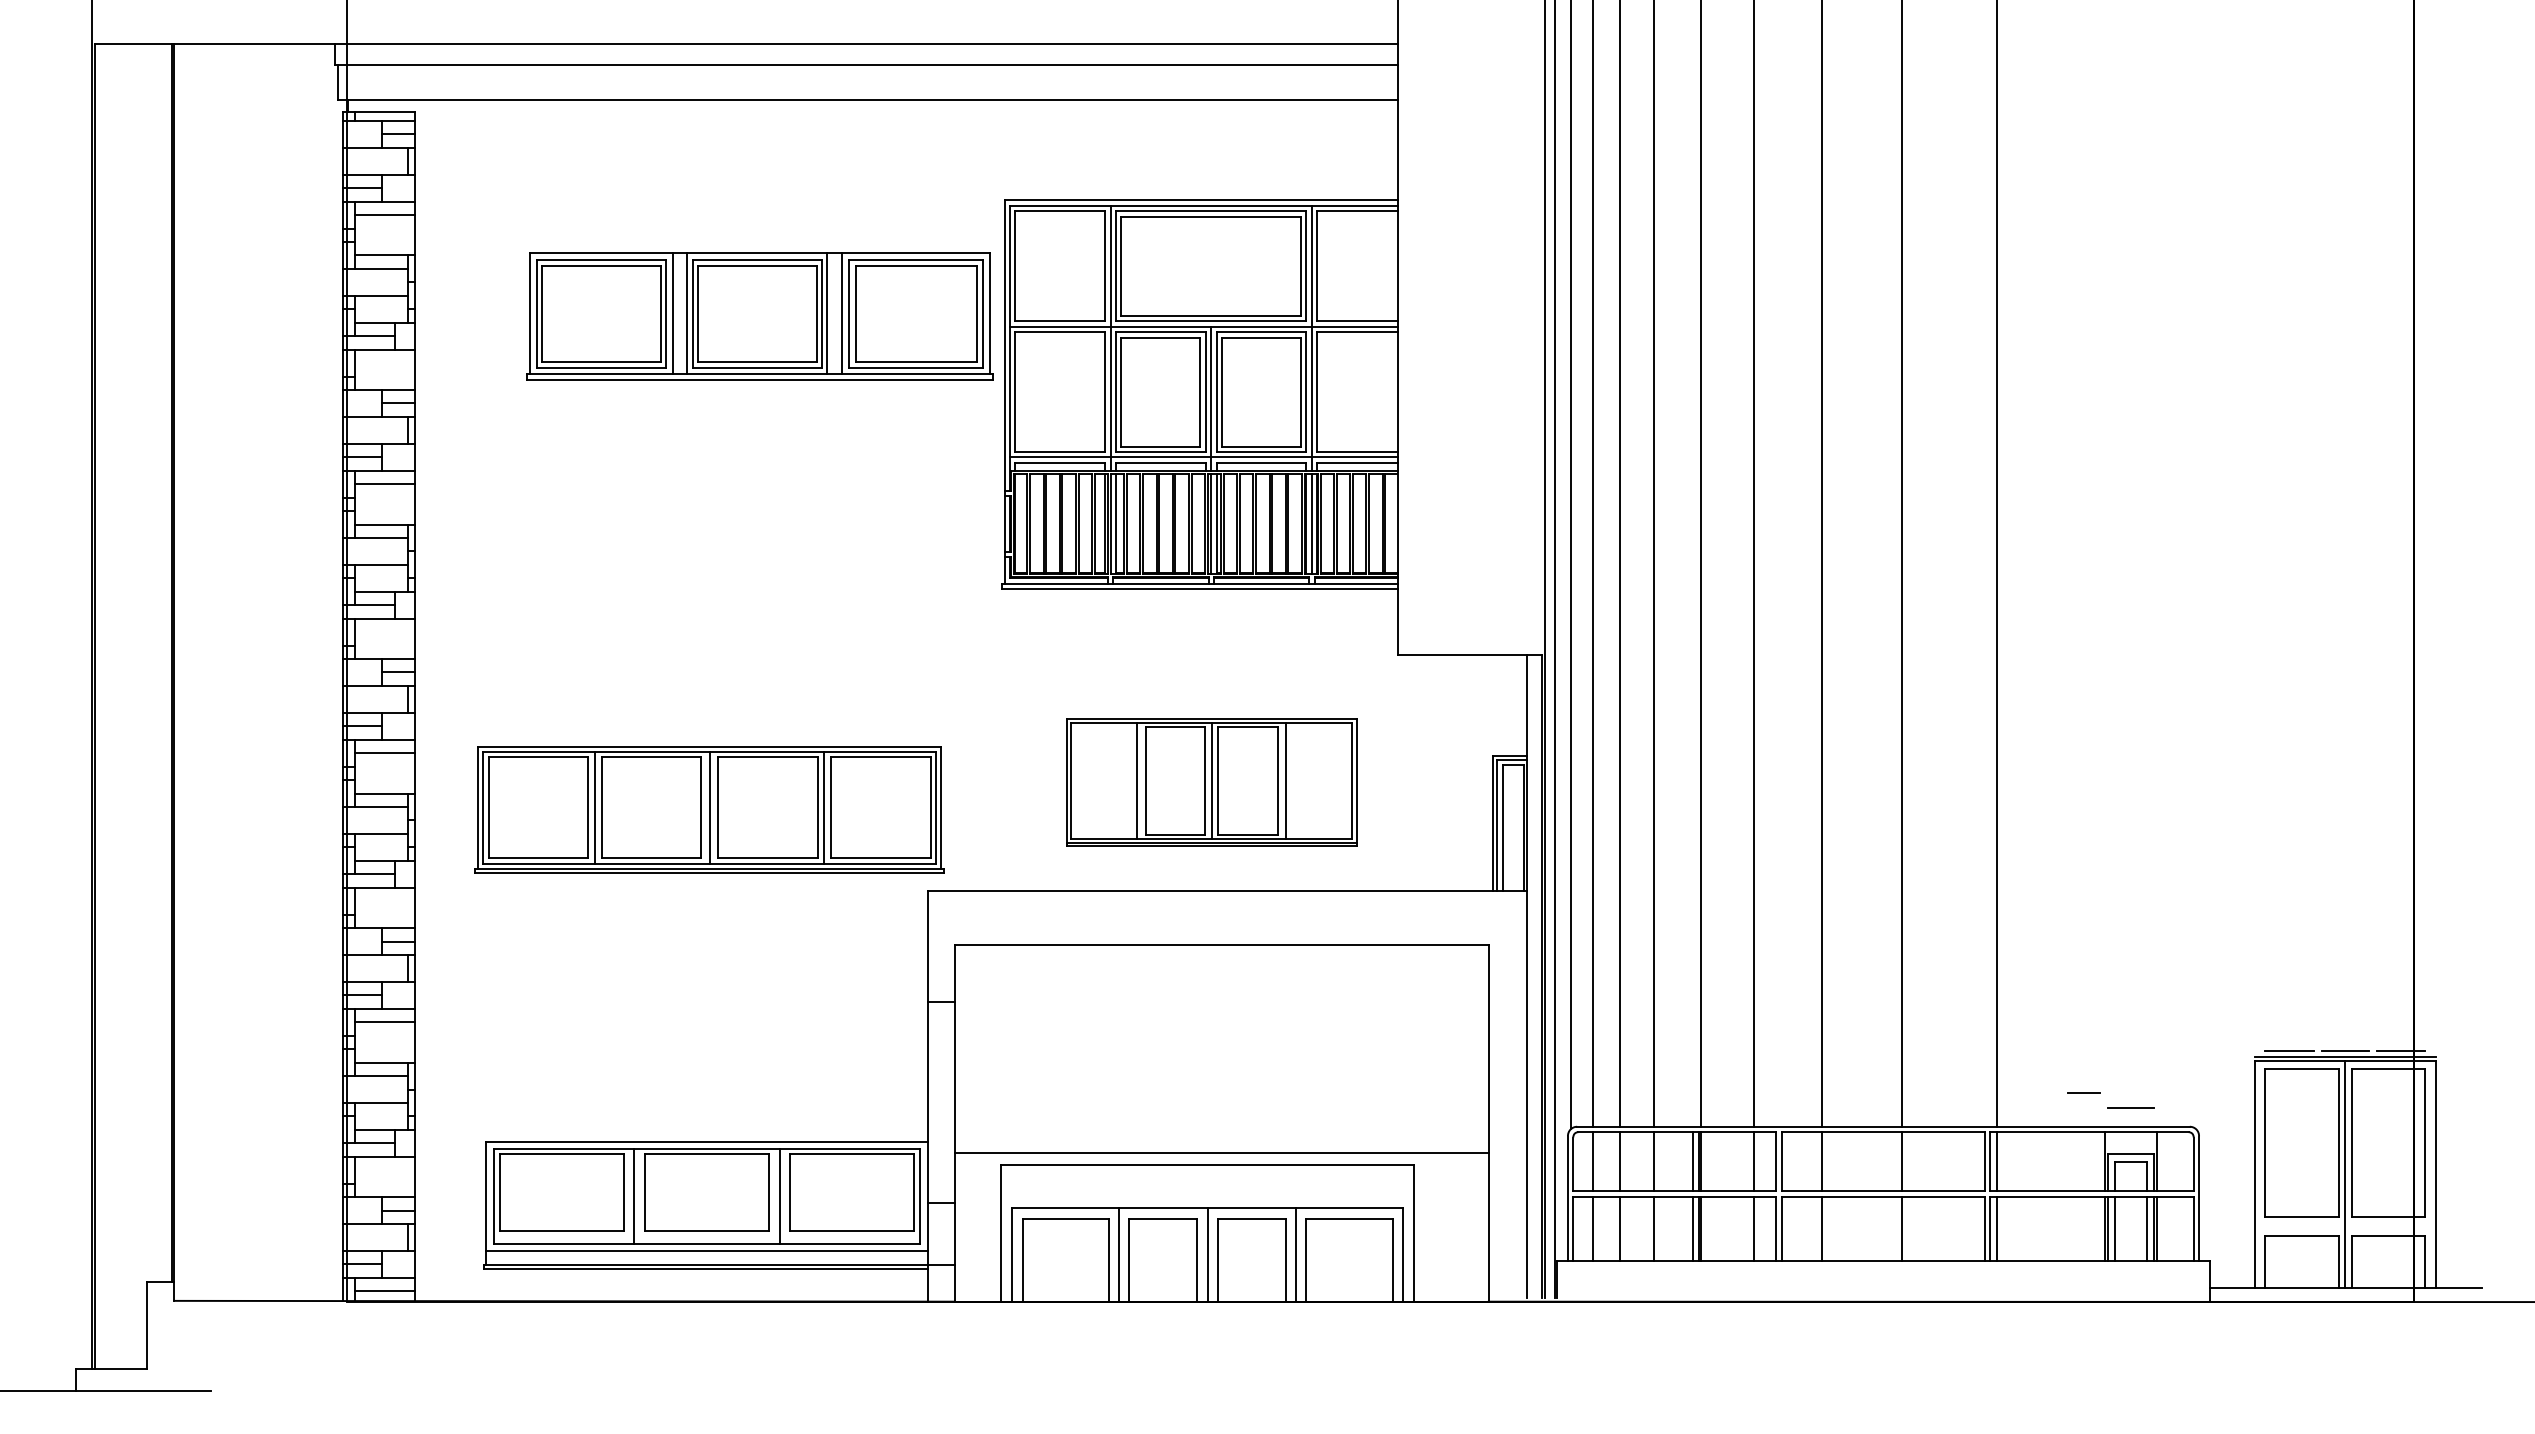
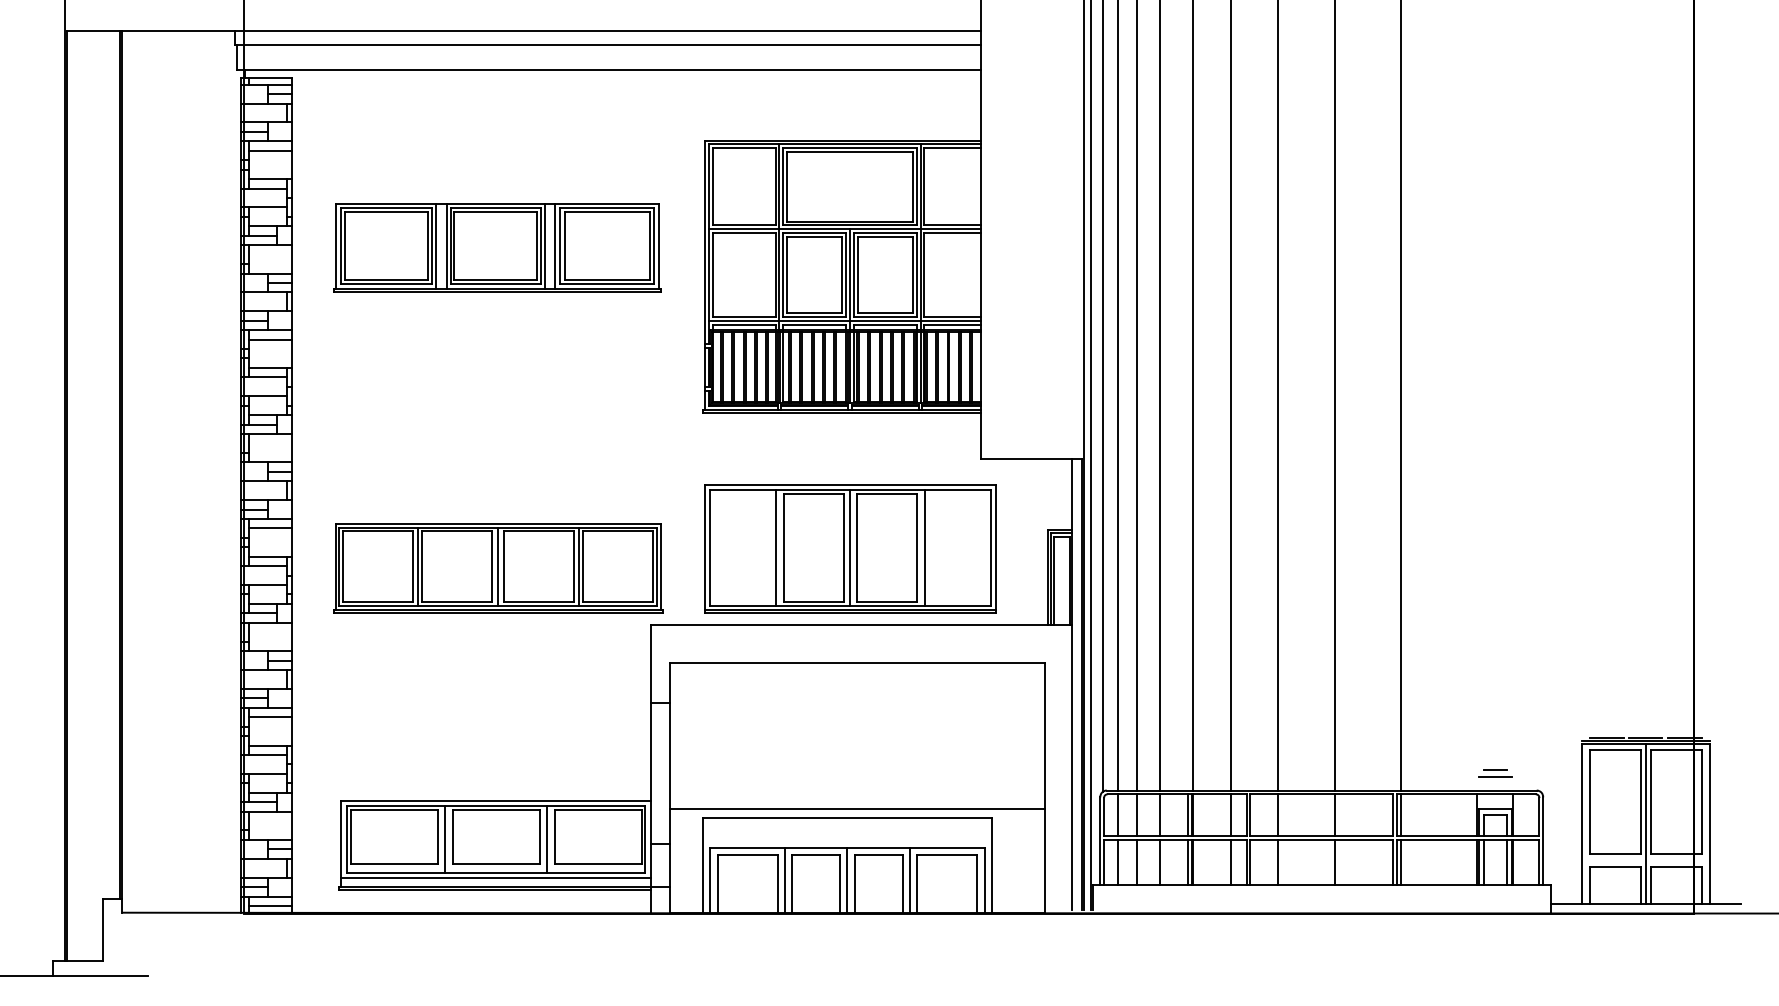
part: (759, 316) -> (497, 247), moved
part: (1211, 781) -> (850, 548), size x1.43
line: (2083, 1092) -> (1495, 769), moved

